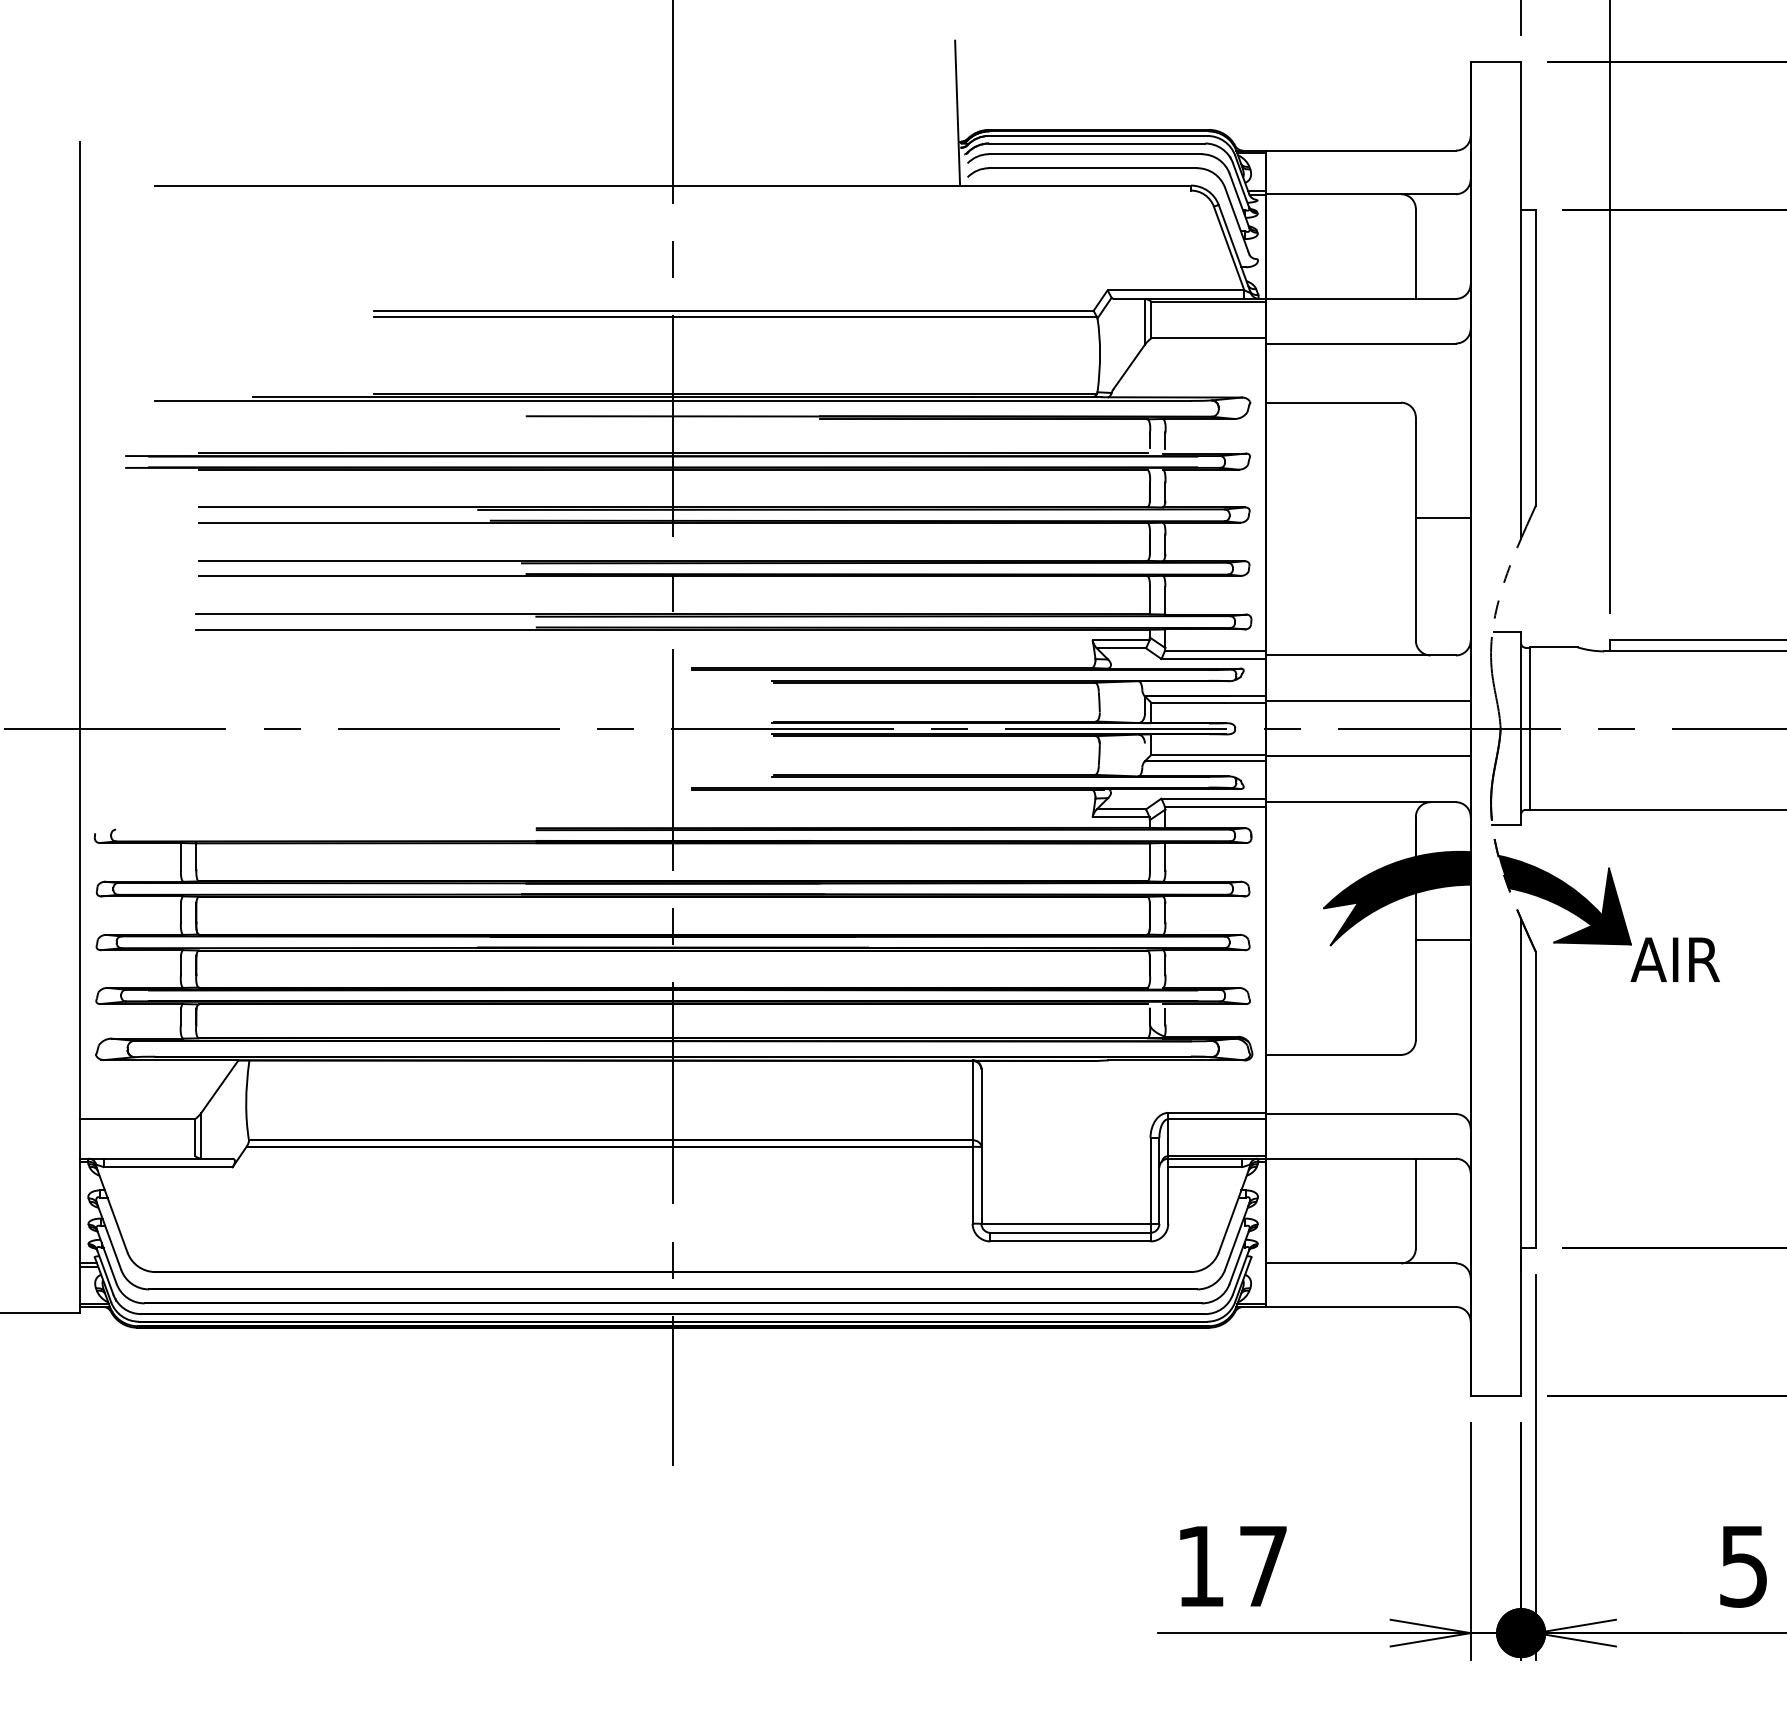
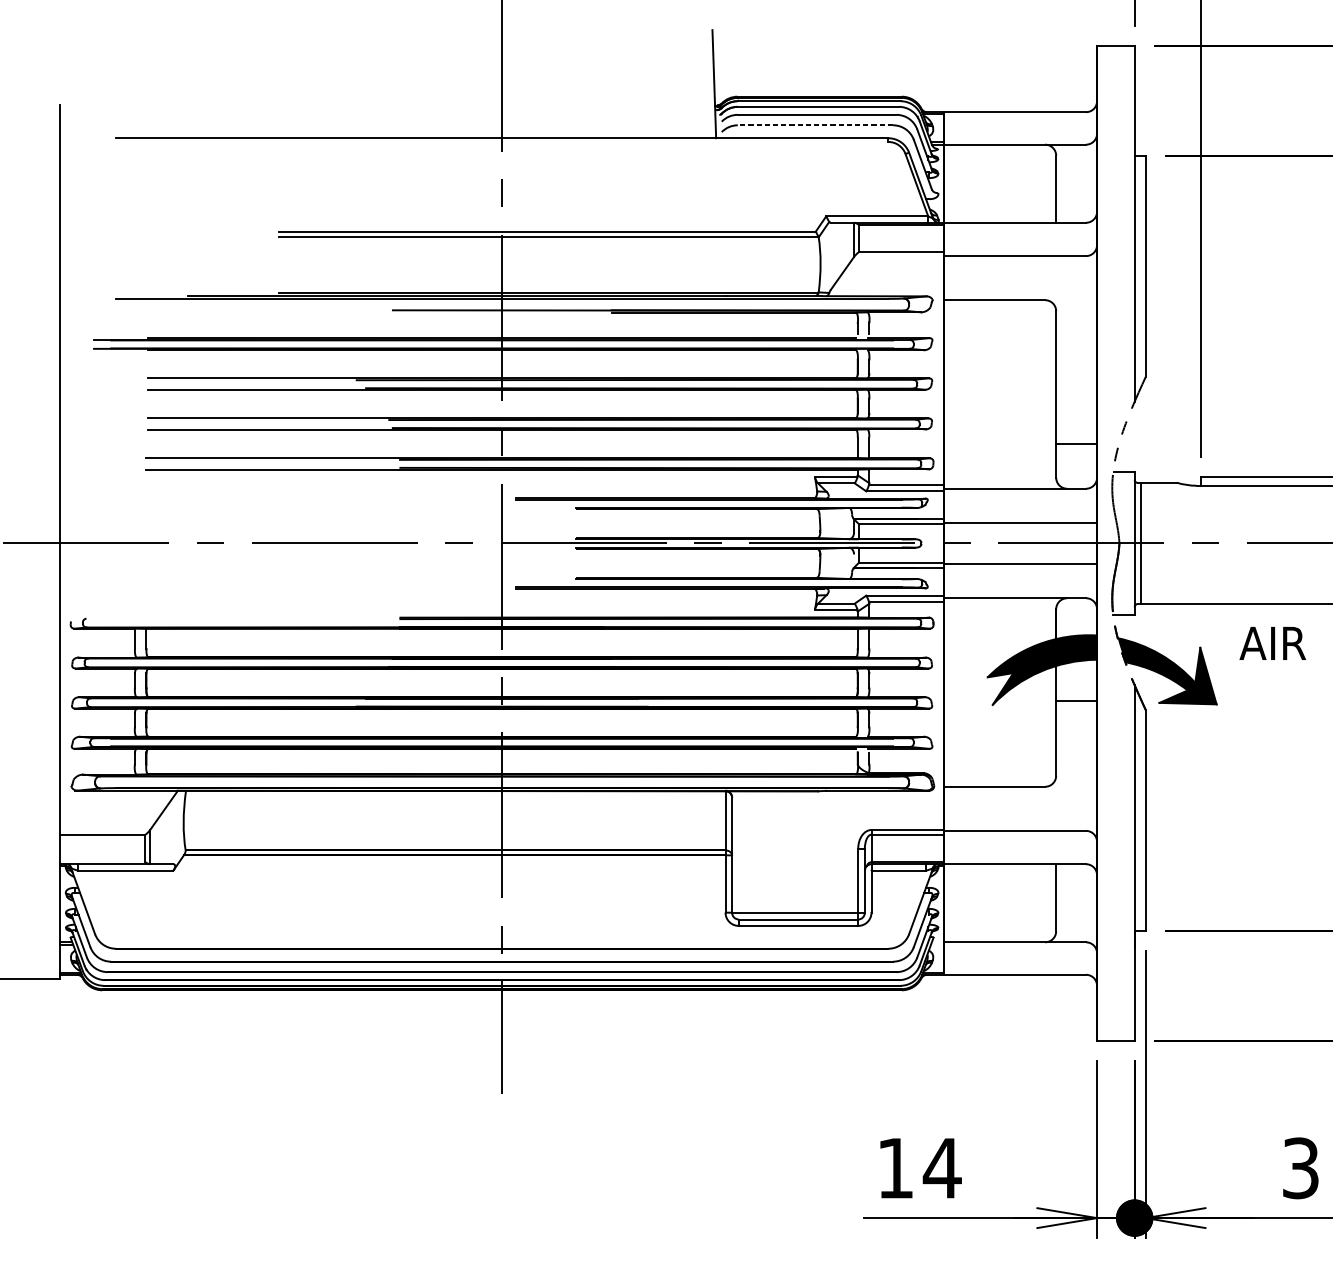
line: (1092, 168) -> (814, 125), solid -> dashed
line: (1442, 517) -> (1076, 443), moved
text: (1674, 959) -> (1272, 643), moved
text: (1263, 1566) -> (942, 1168), 17 -> 14
text: (1743, 1566) -> (1300, 1168), 5 -> 3

